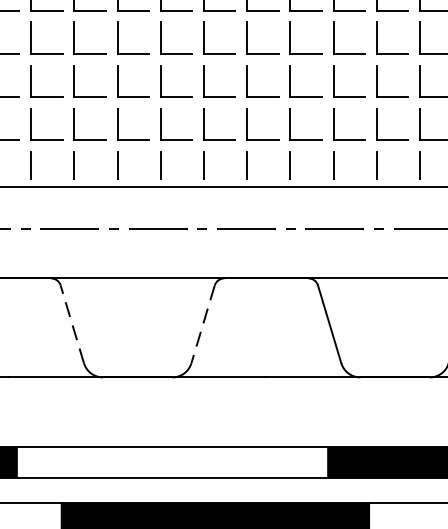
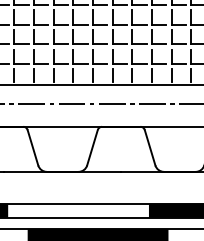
line: (71, 323) -> (32, 147), dashed -> solid
line: (203, 326) -> (92, 148), dashed -> solid

